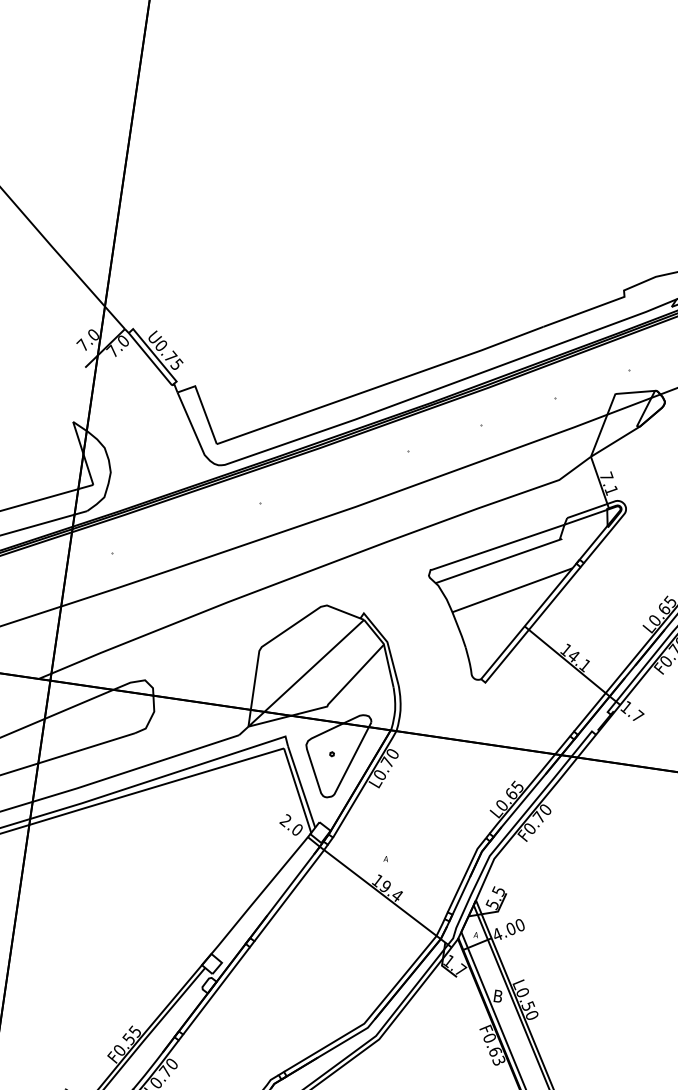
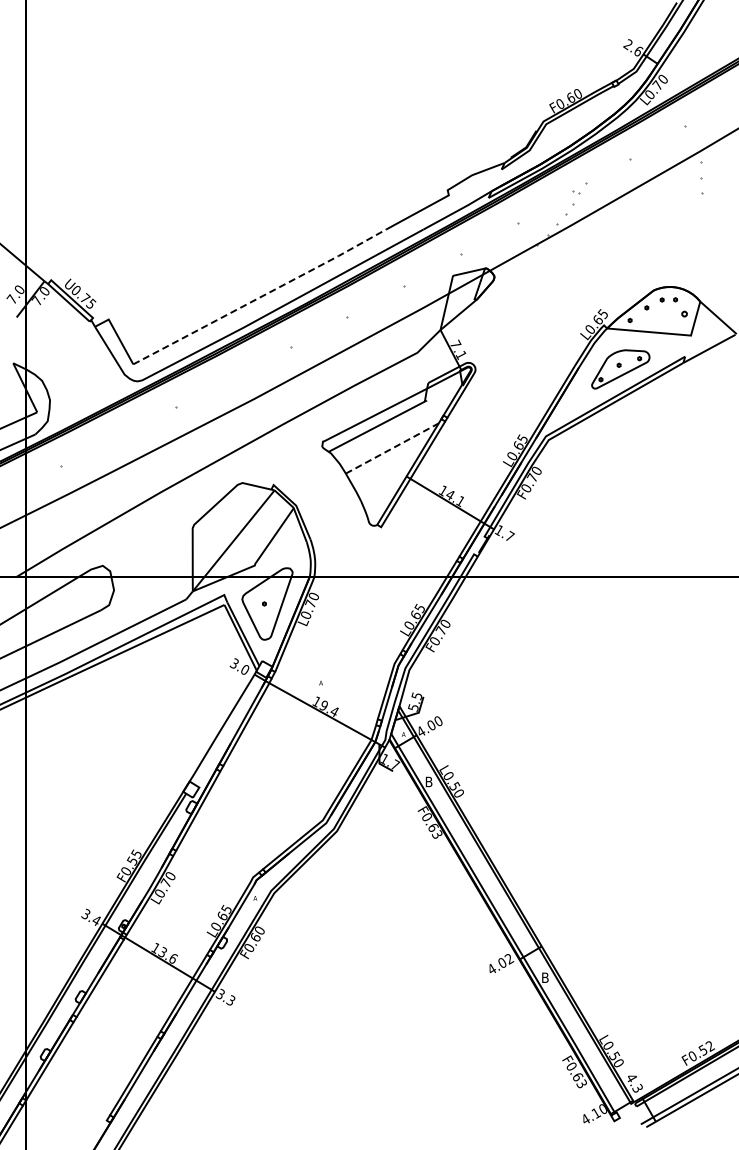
line: (380, 386) -> (260, 297), solid -> dashed
line: (512, 590) -> (392, 448), solid -> dashed
text: (284, 820) -> (233, 663), 2.0 -> 3.0

